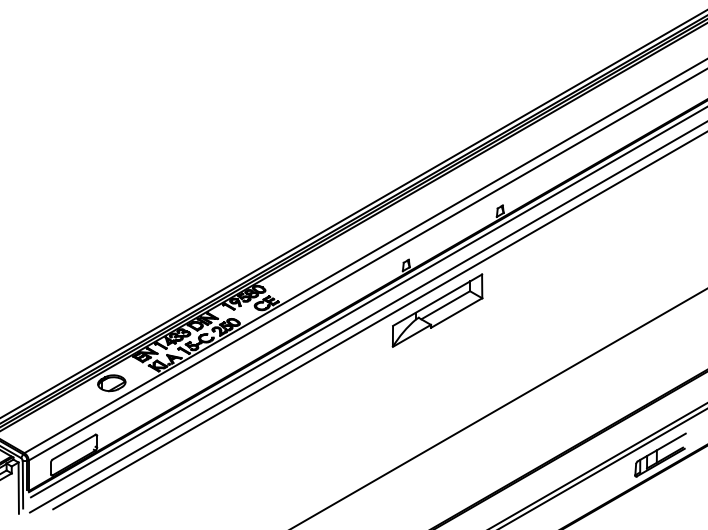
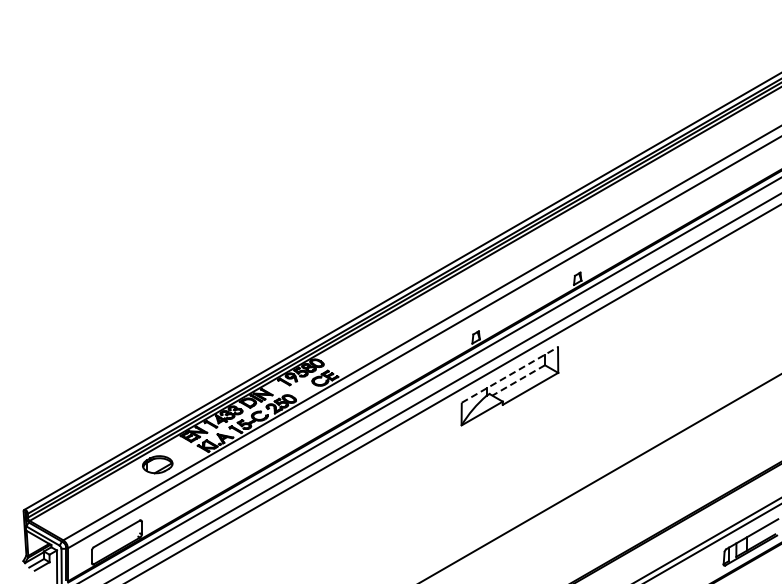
line: (437, 299) -> (509, 374), solid -> dashed
line: (445, 305) -> (518, 380), solid -> dashed

